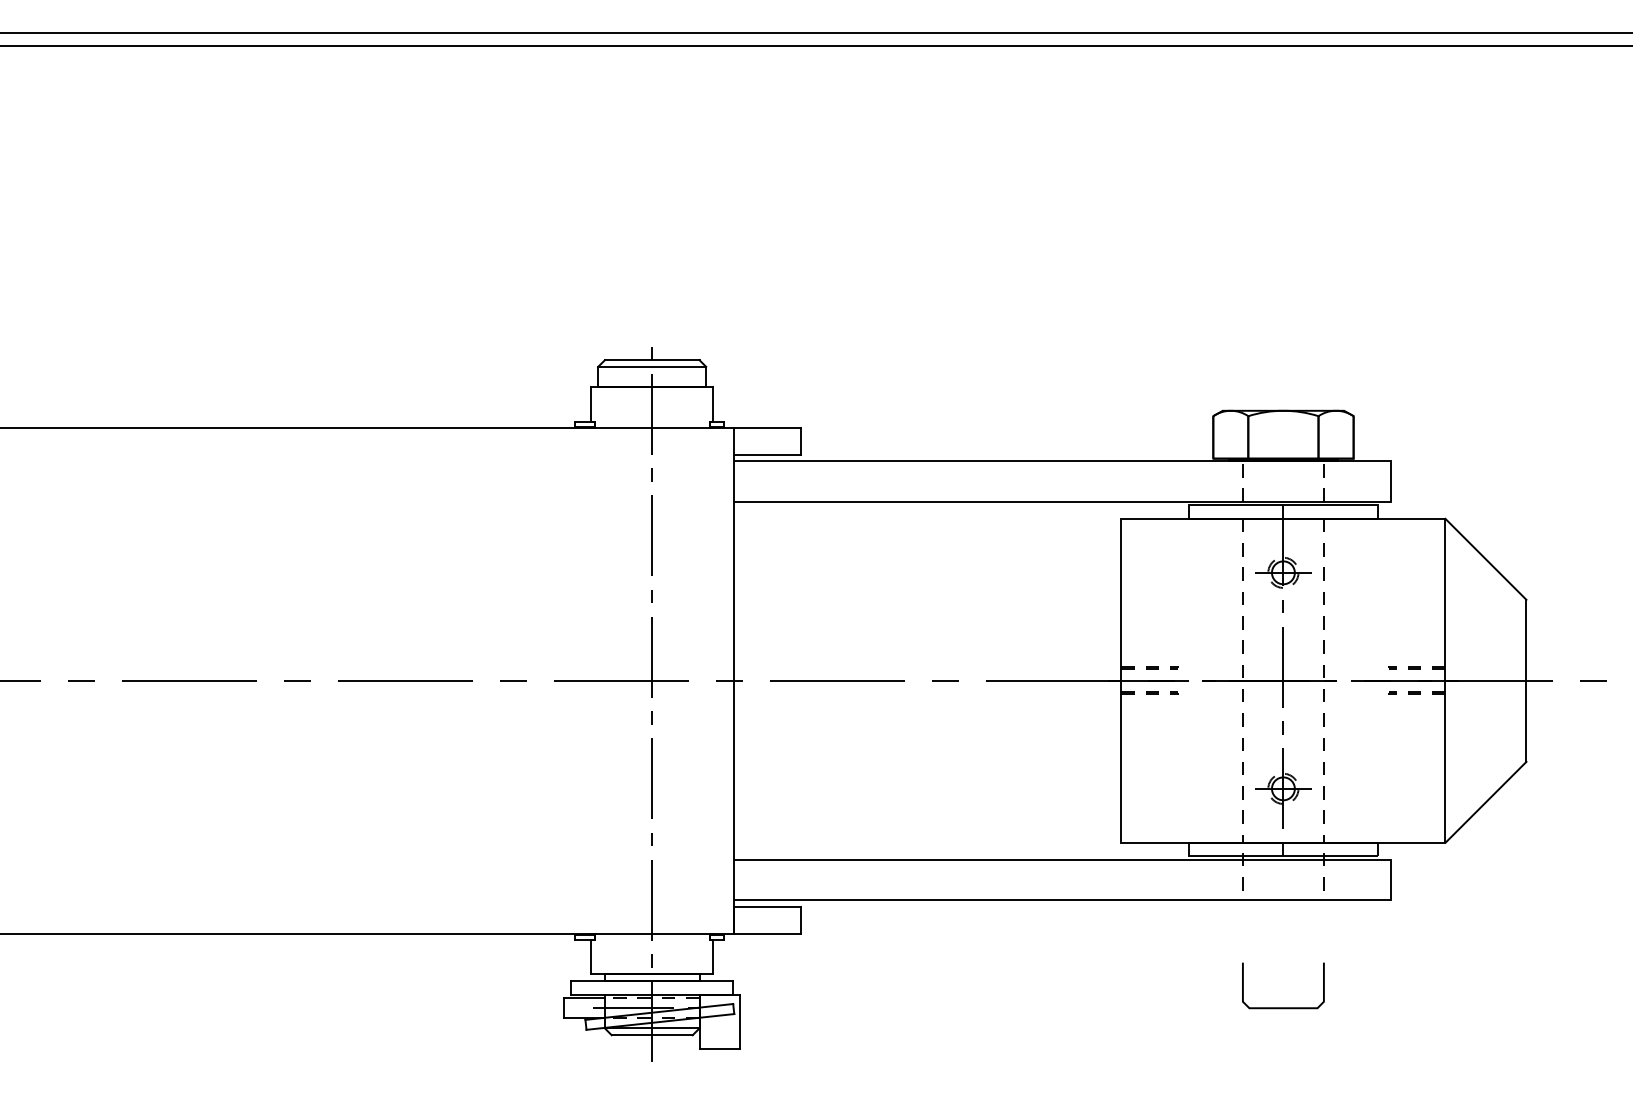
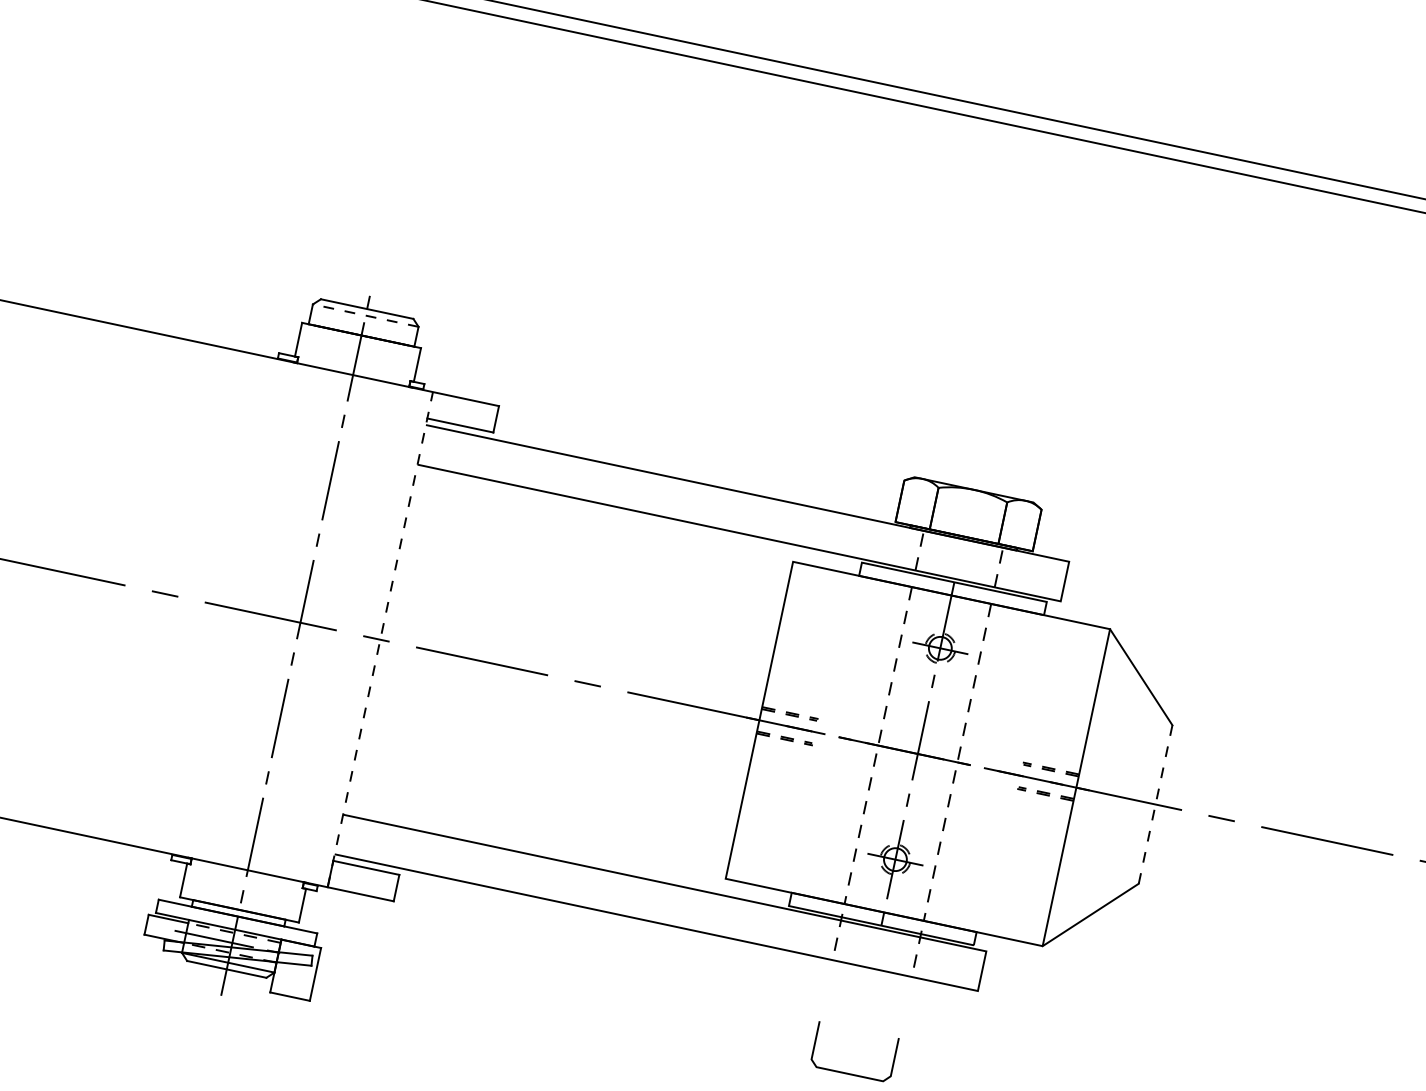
line: (651, 366) -> (365, 315), solid -> dashed
line: (733, 680) -> (380, 639), solid -> dashed
line: (1526, 680) -> (1155, 804), solid -> dashed

